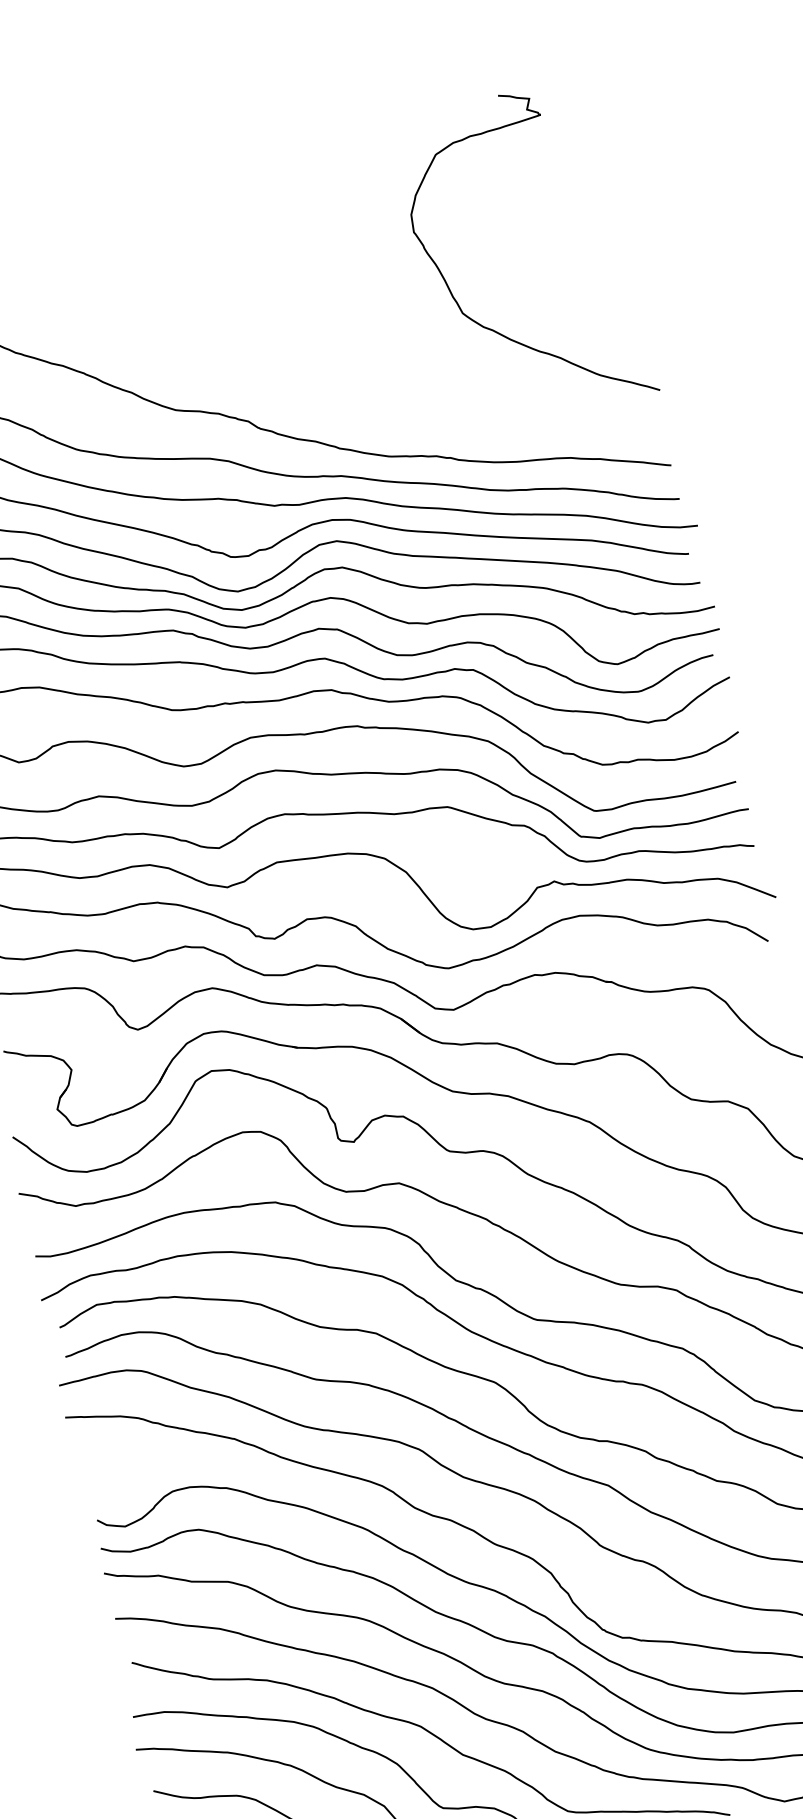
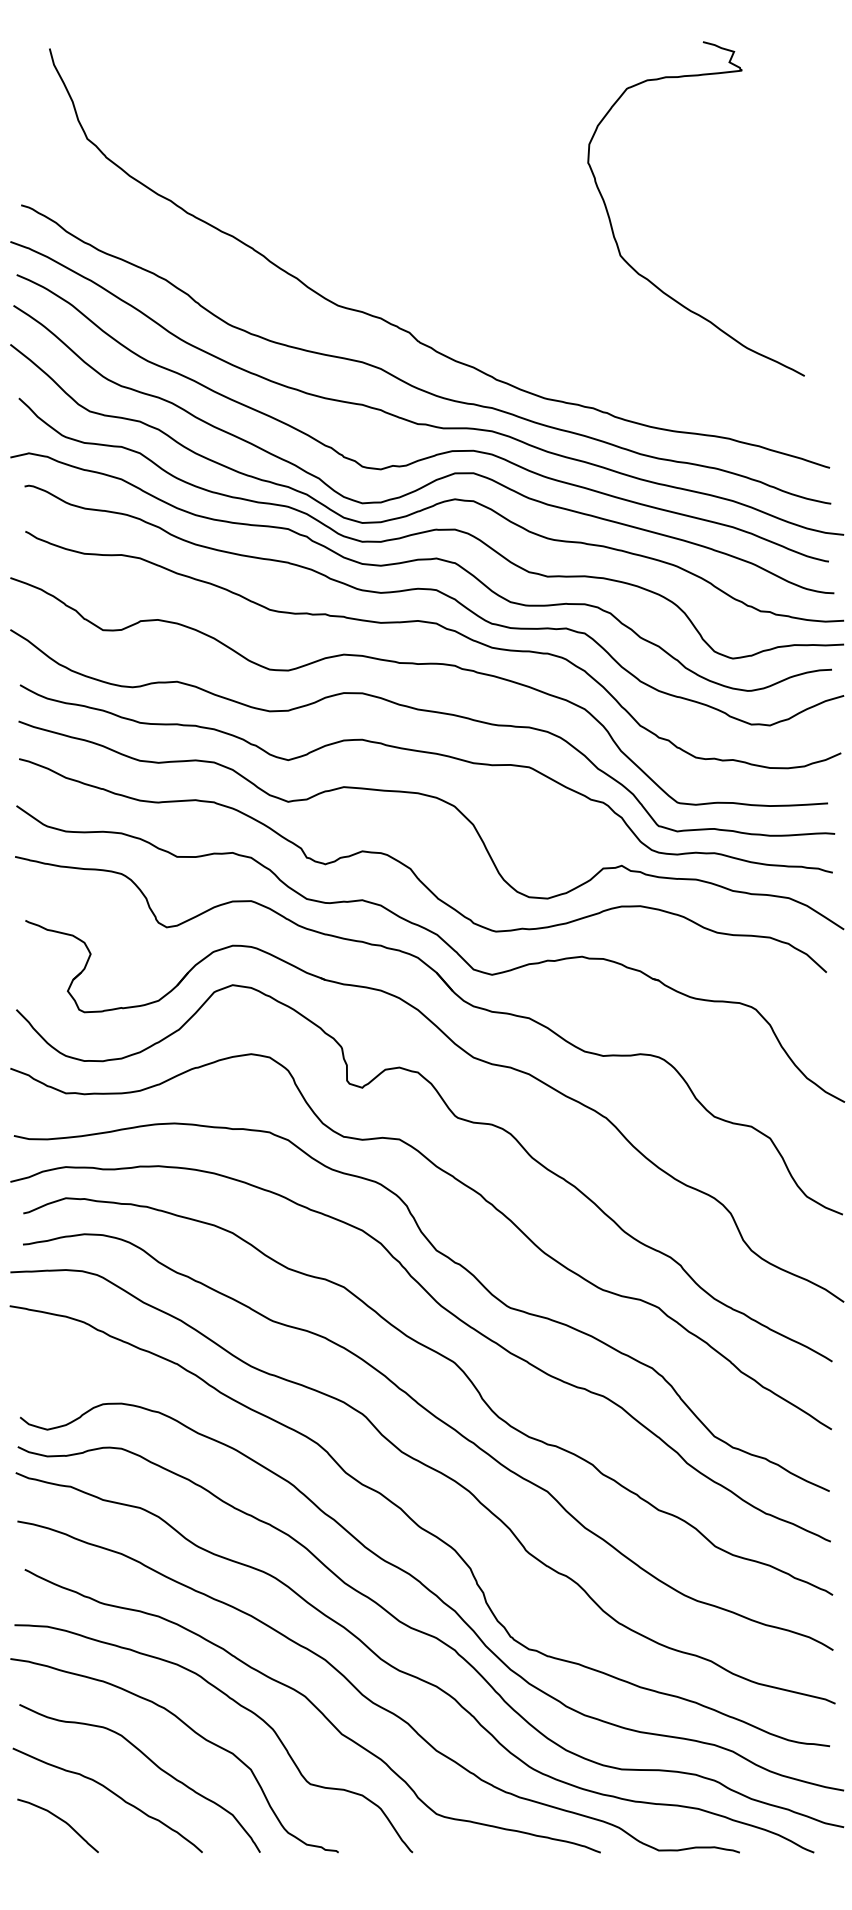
curve: (494, 330) -> (649, 279), moved

